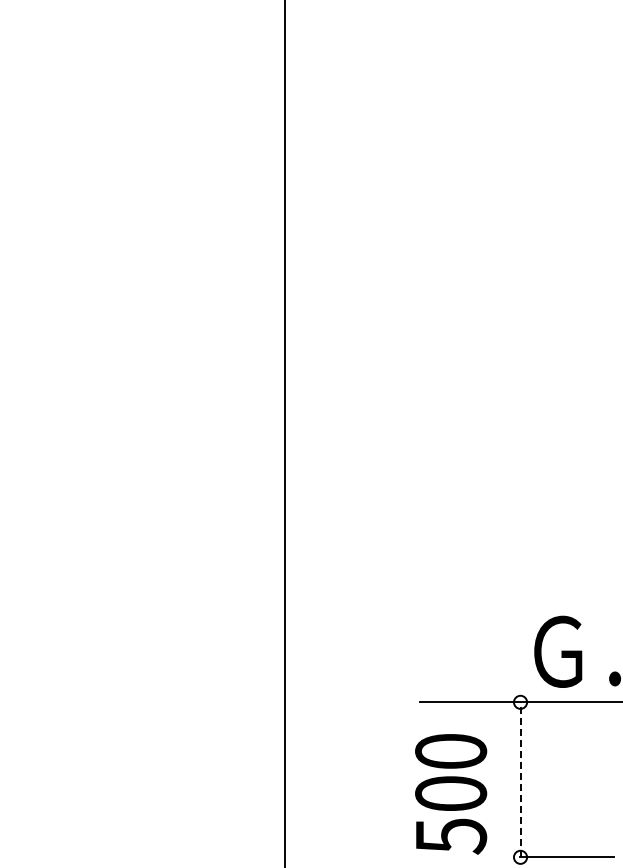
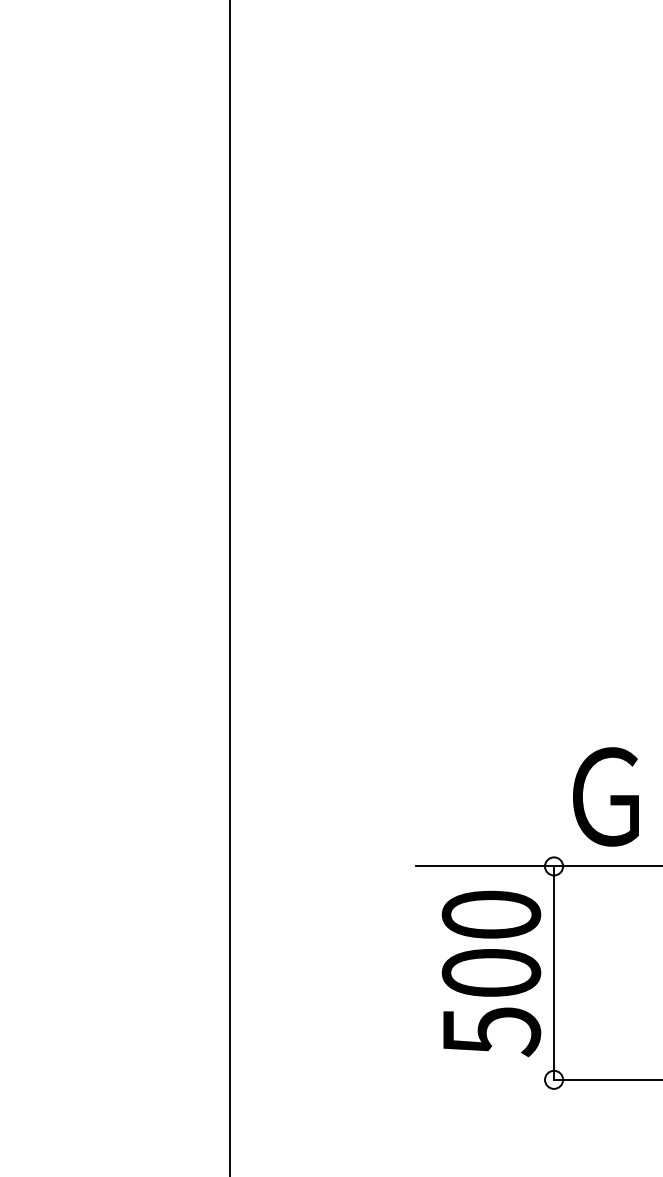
line: (520, 779) -> (554, 972), dashed -> solid
text: (451, 794) -> (492, 974), moved

